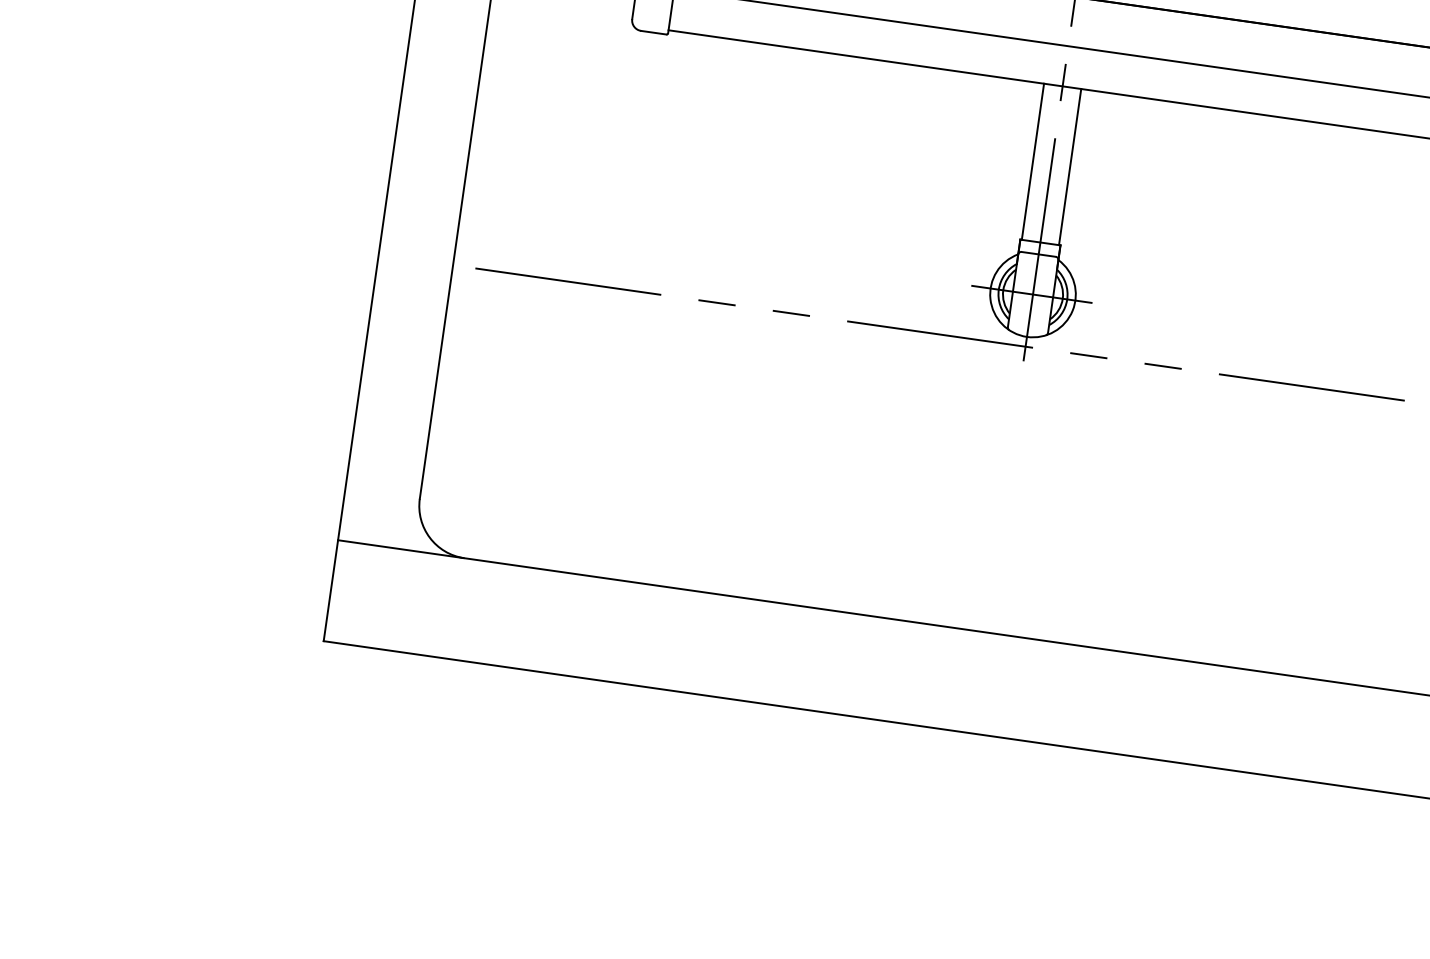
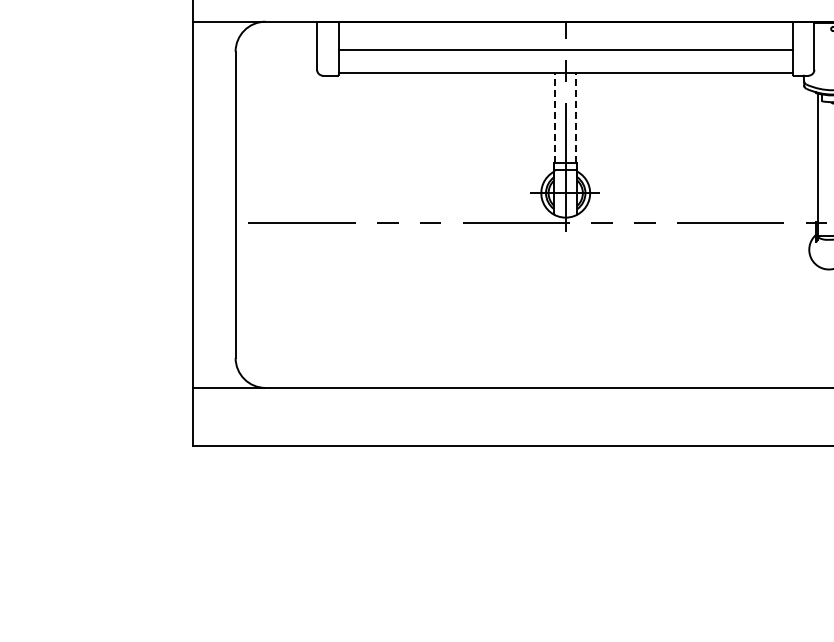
line: (1033, 160) -> (555, 117), solid -> dashed
line: (1070, 165) -> (576, 117), solid -> dashed

